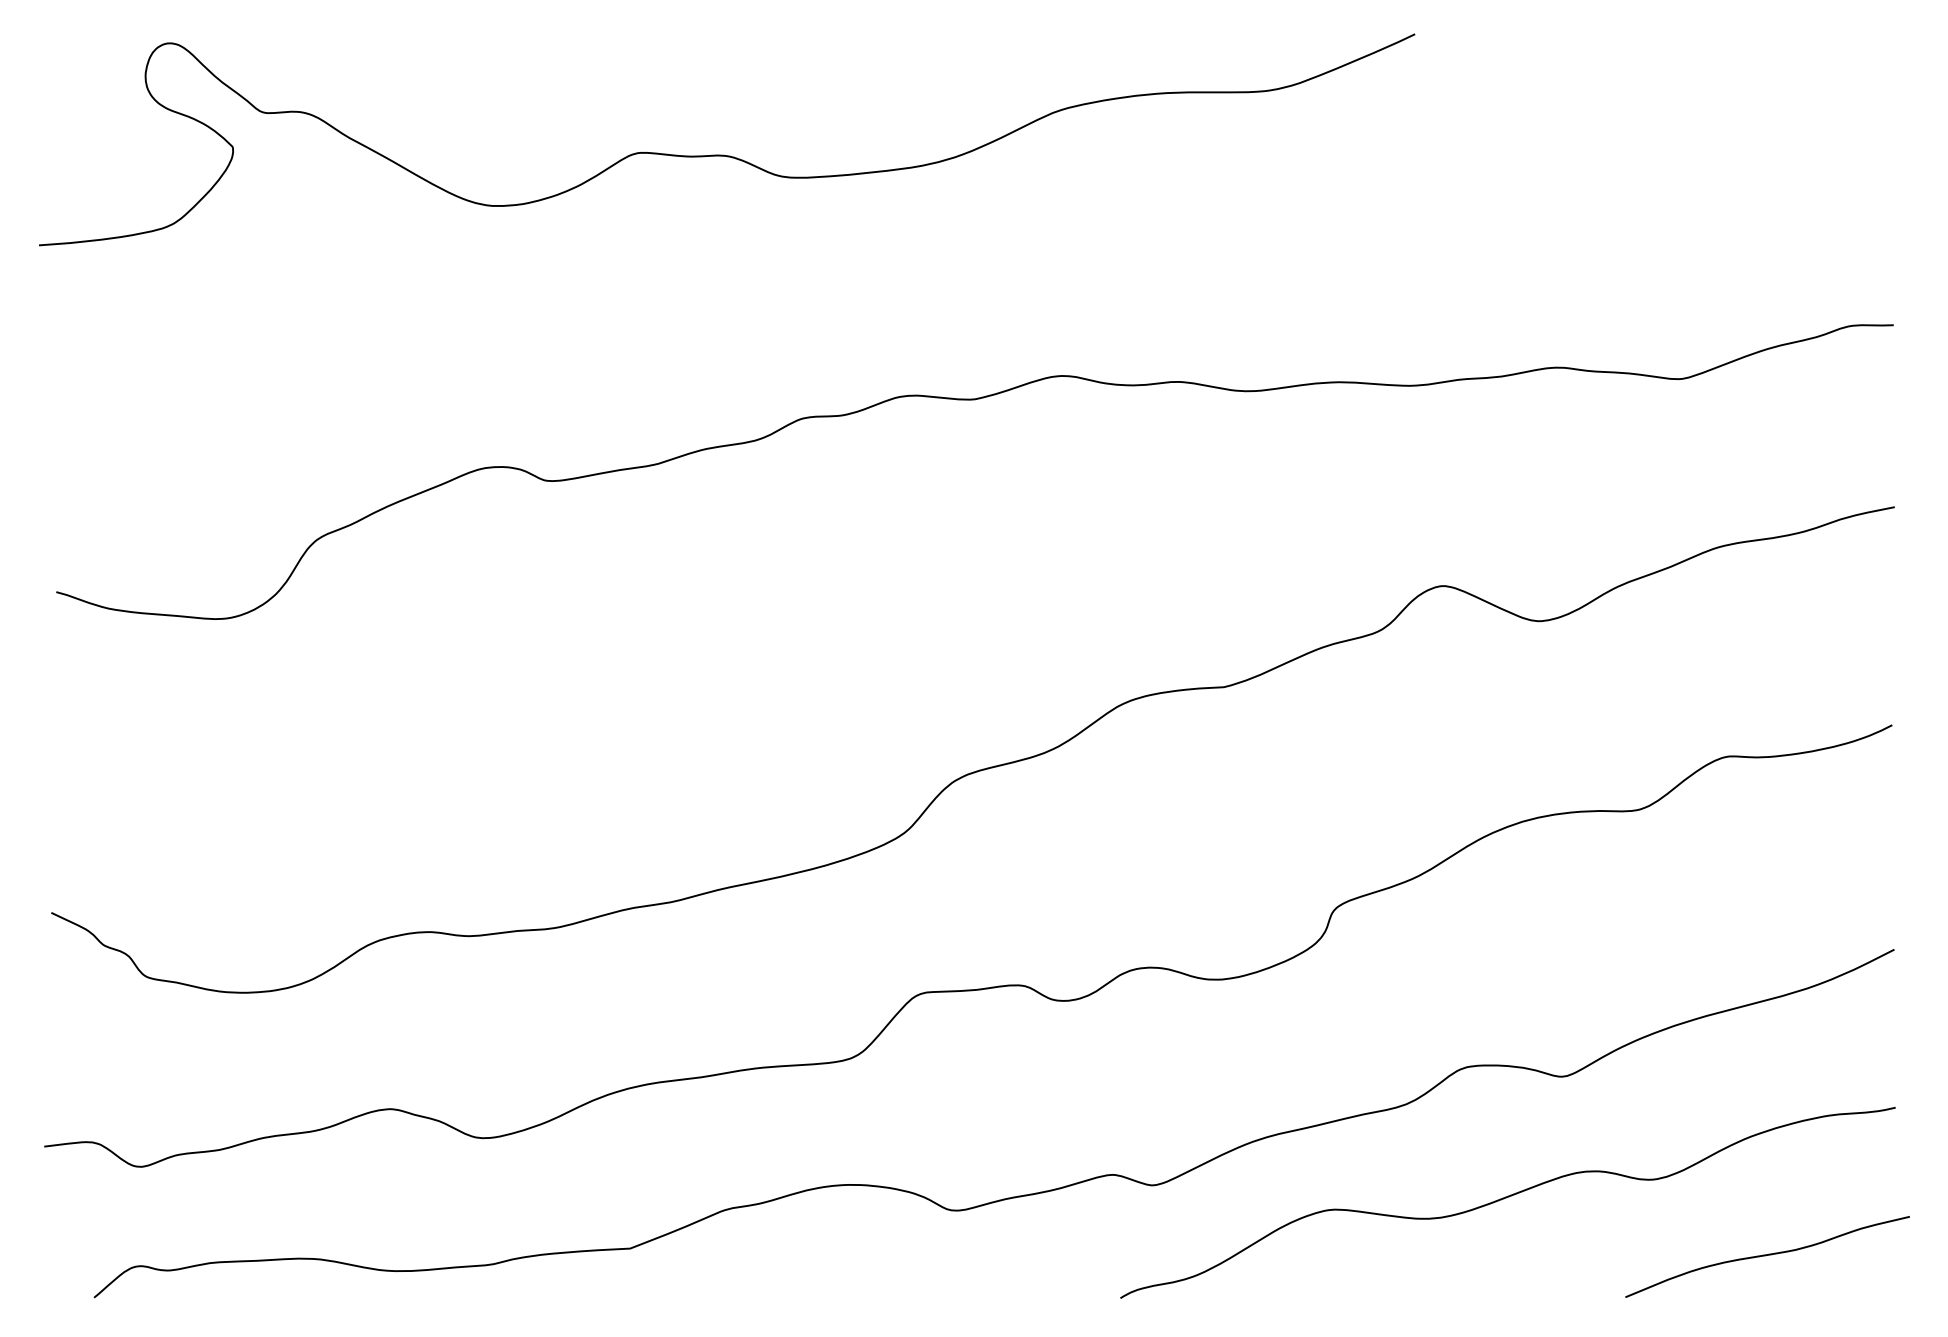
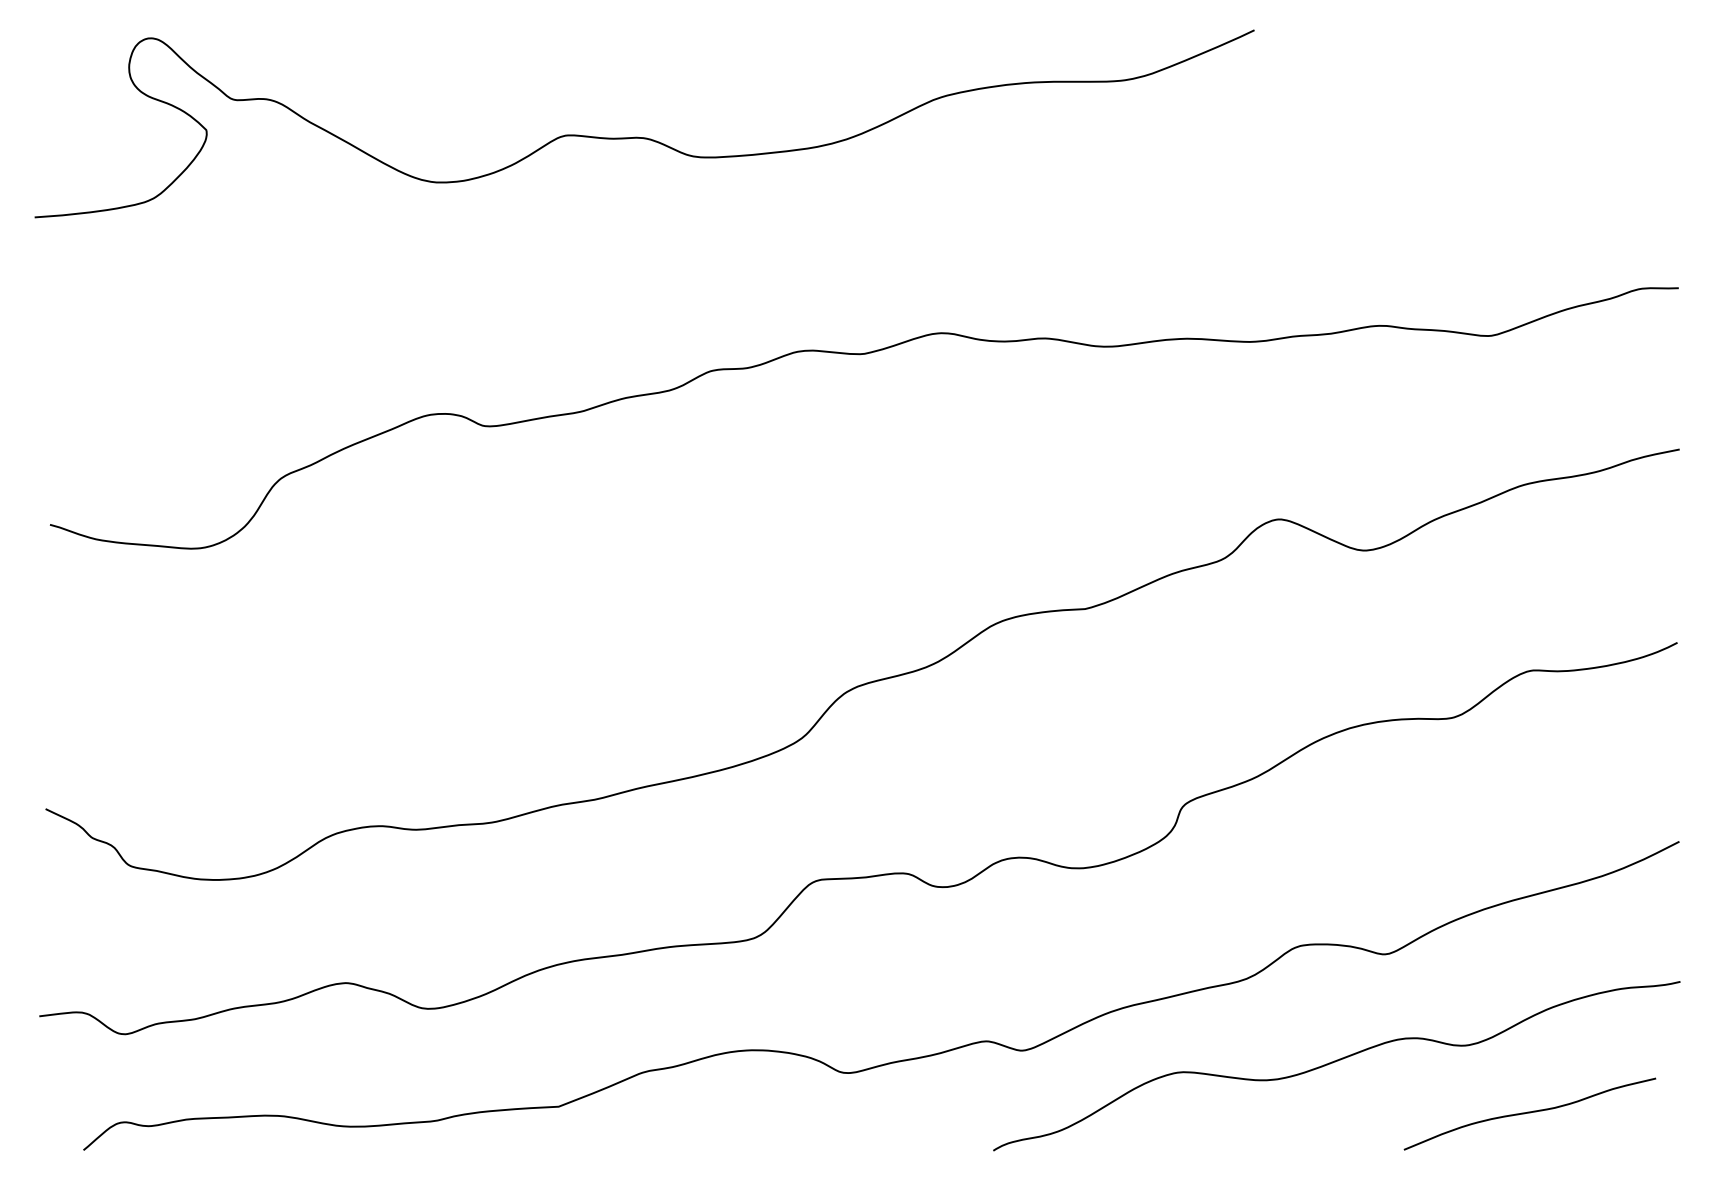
part: (1767, 1256) -> (1529, 1113), moved

